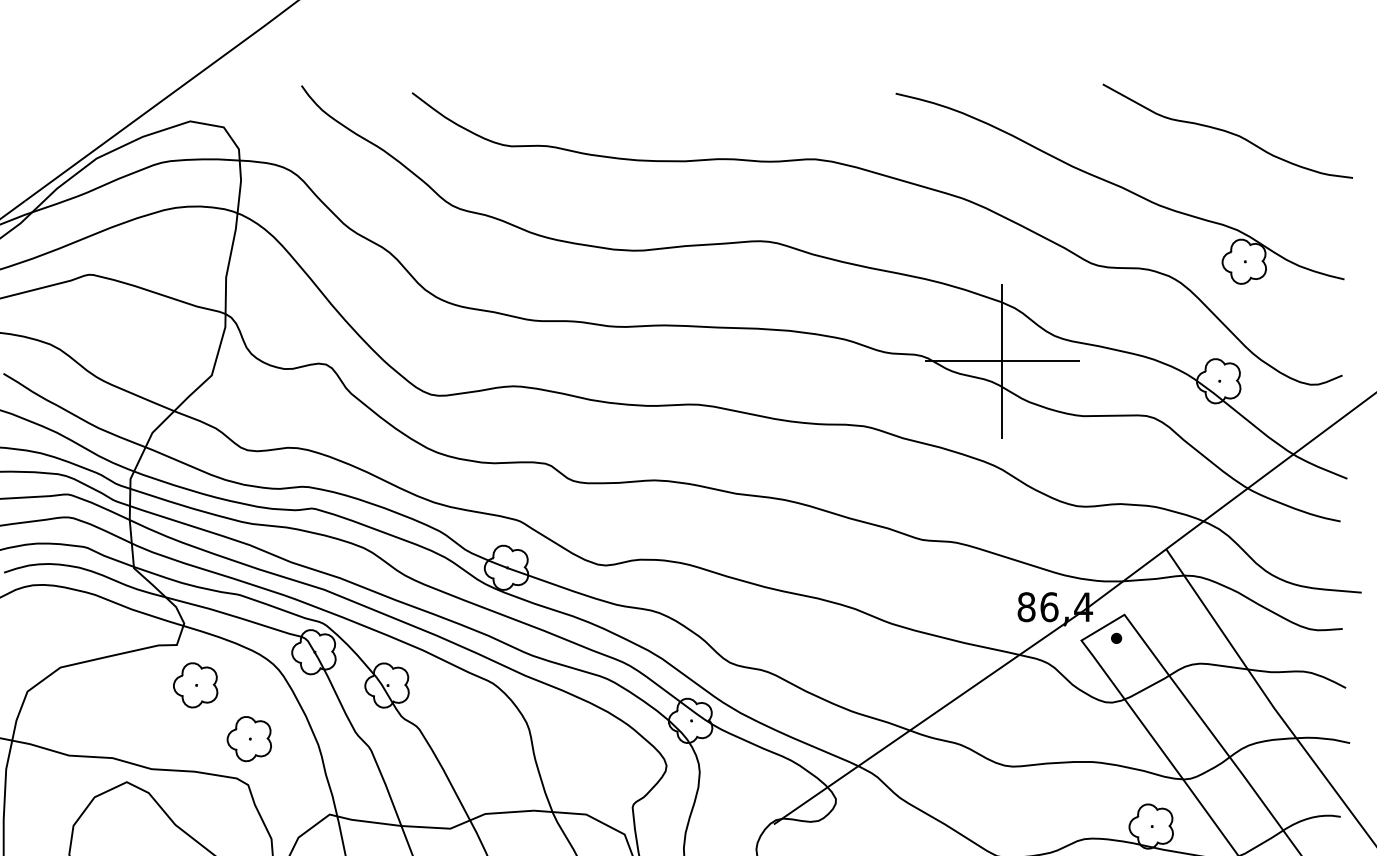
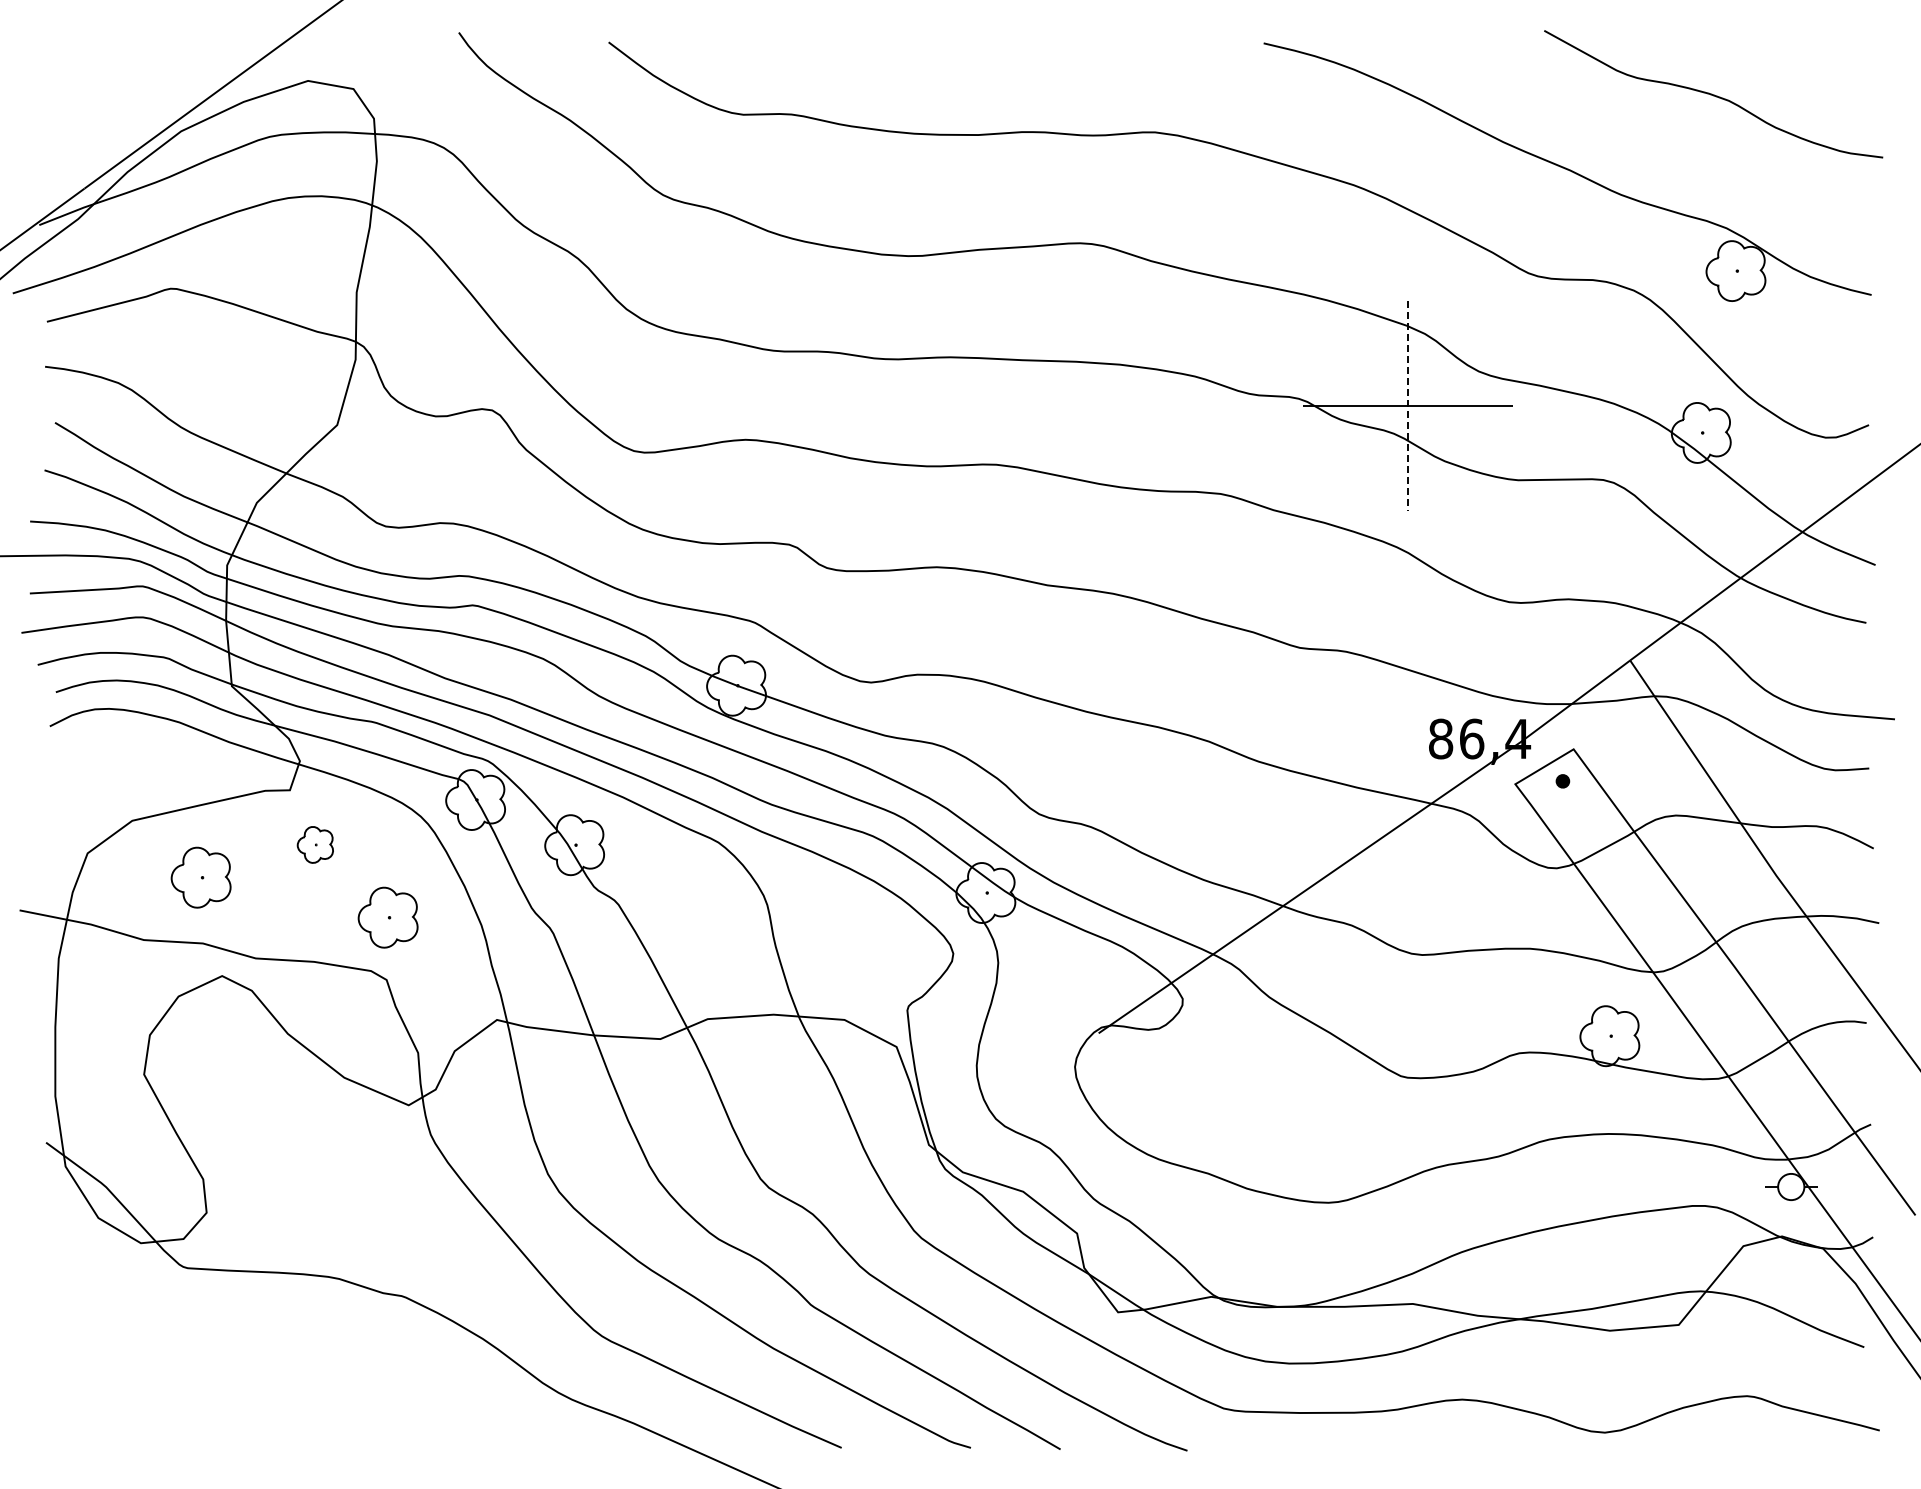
line: (1001, 361) -> (1407, 406), solid -> dashed
part: (195, 685) -> (315, 844), size x0.6
part: (110, 709) -> (200, 877), added

